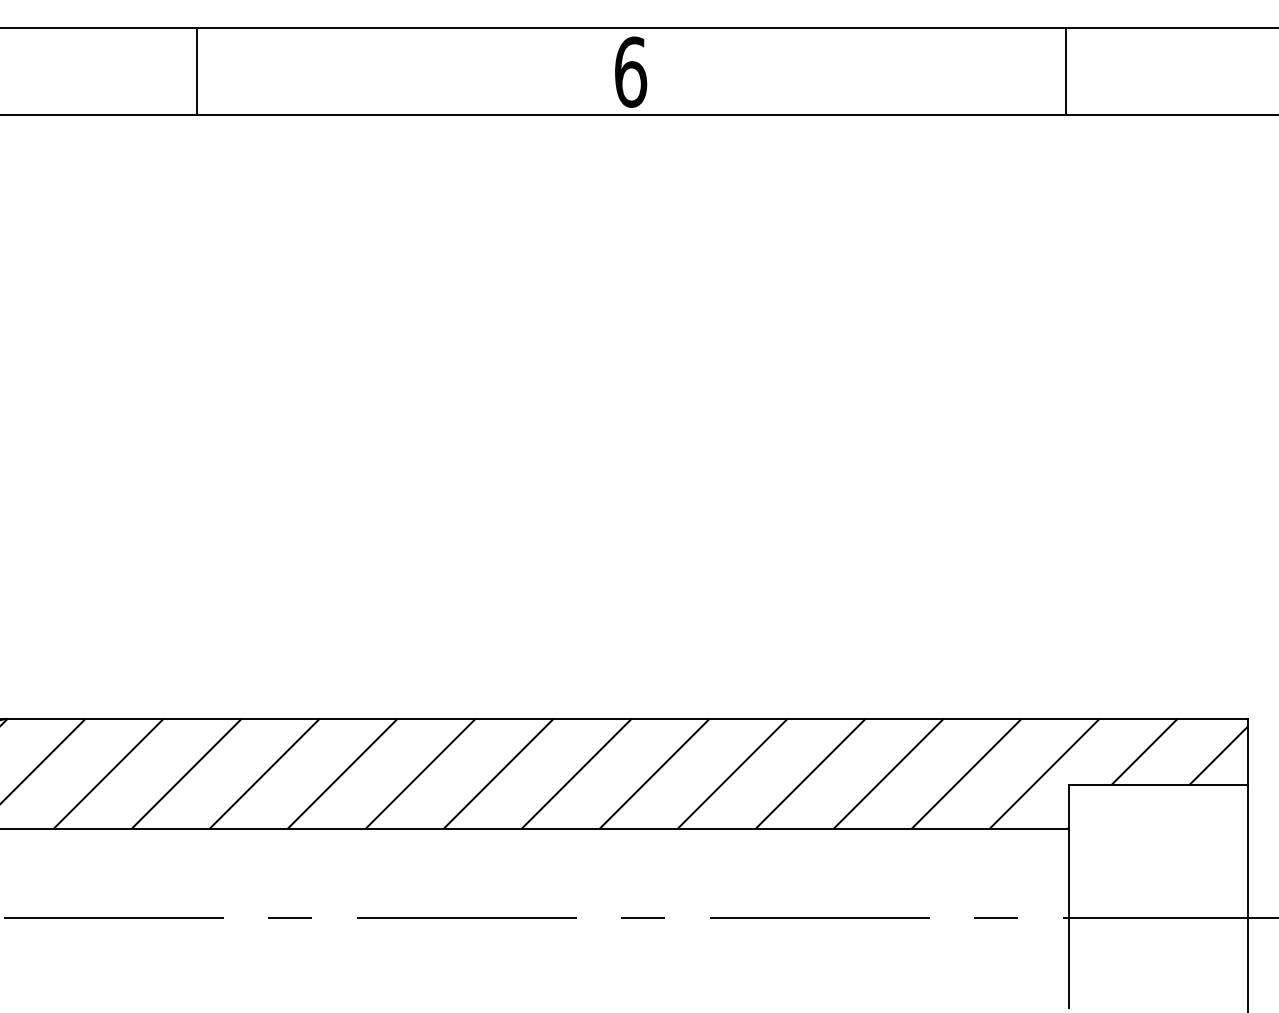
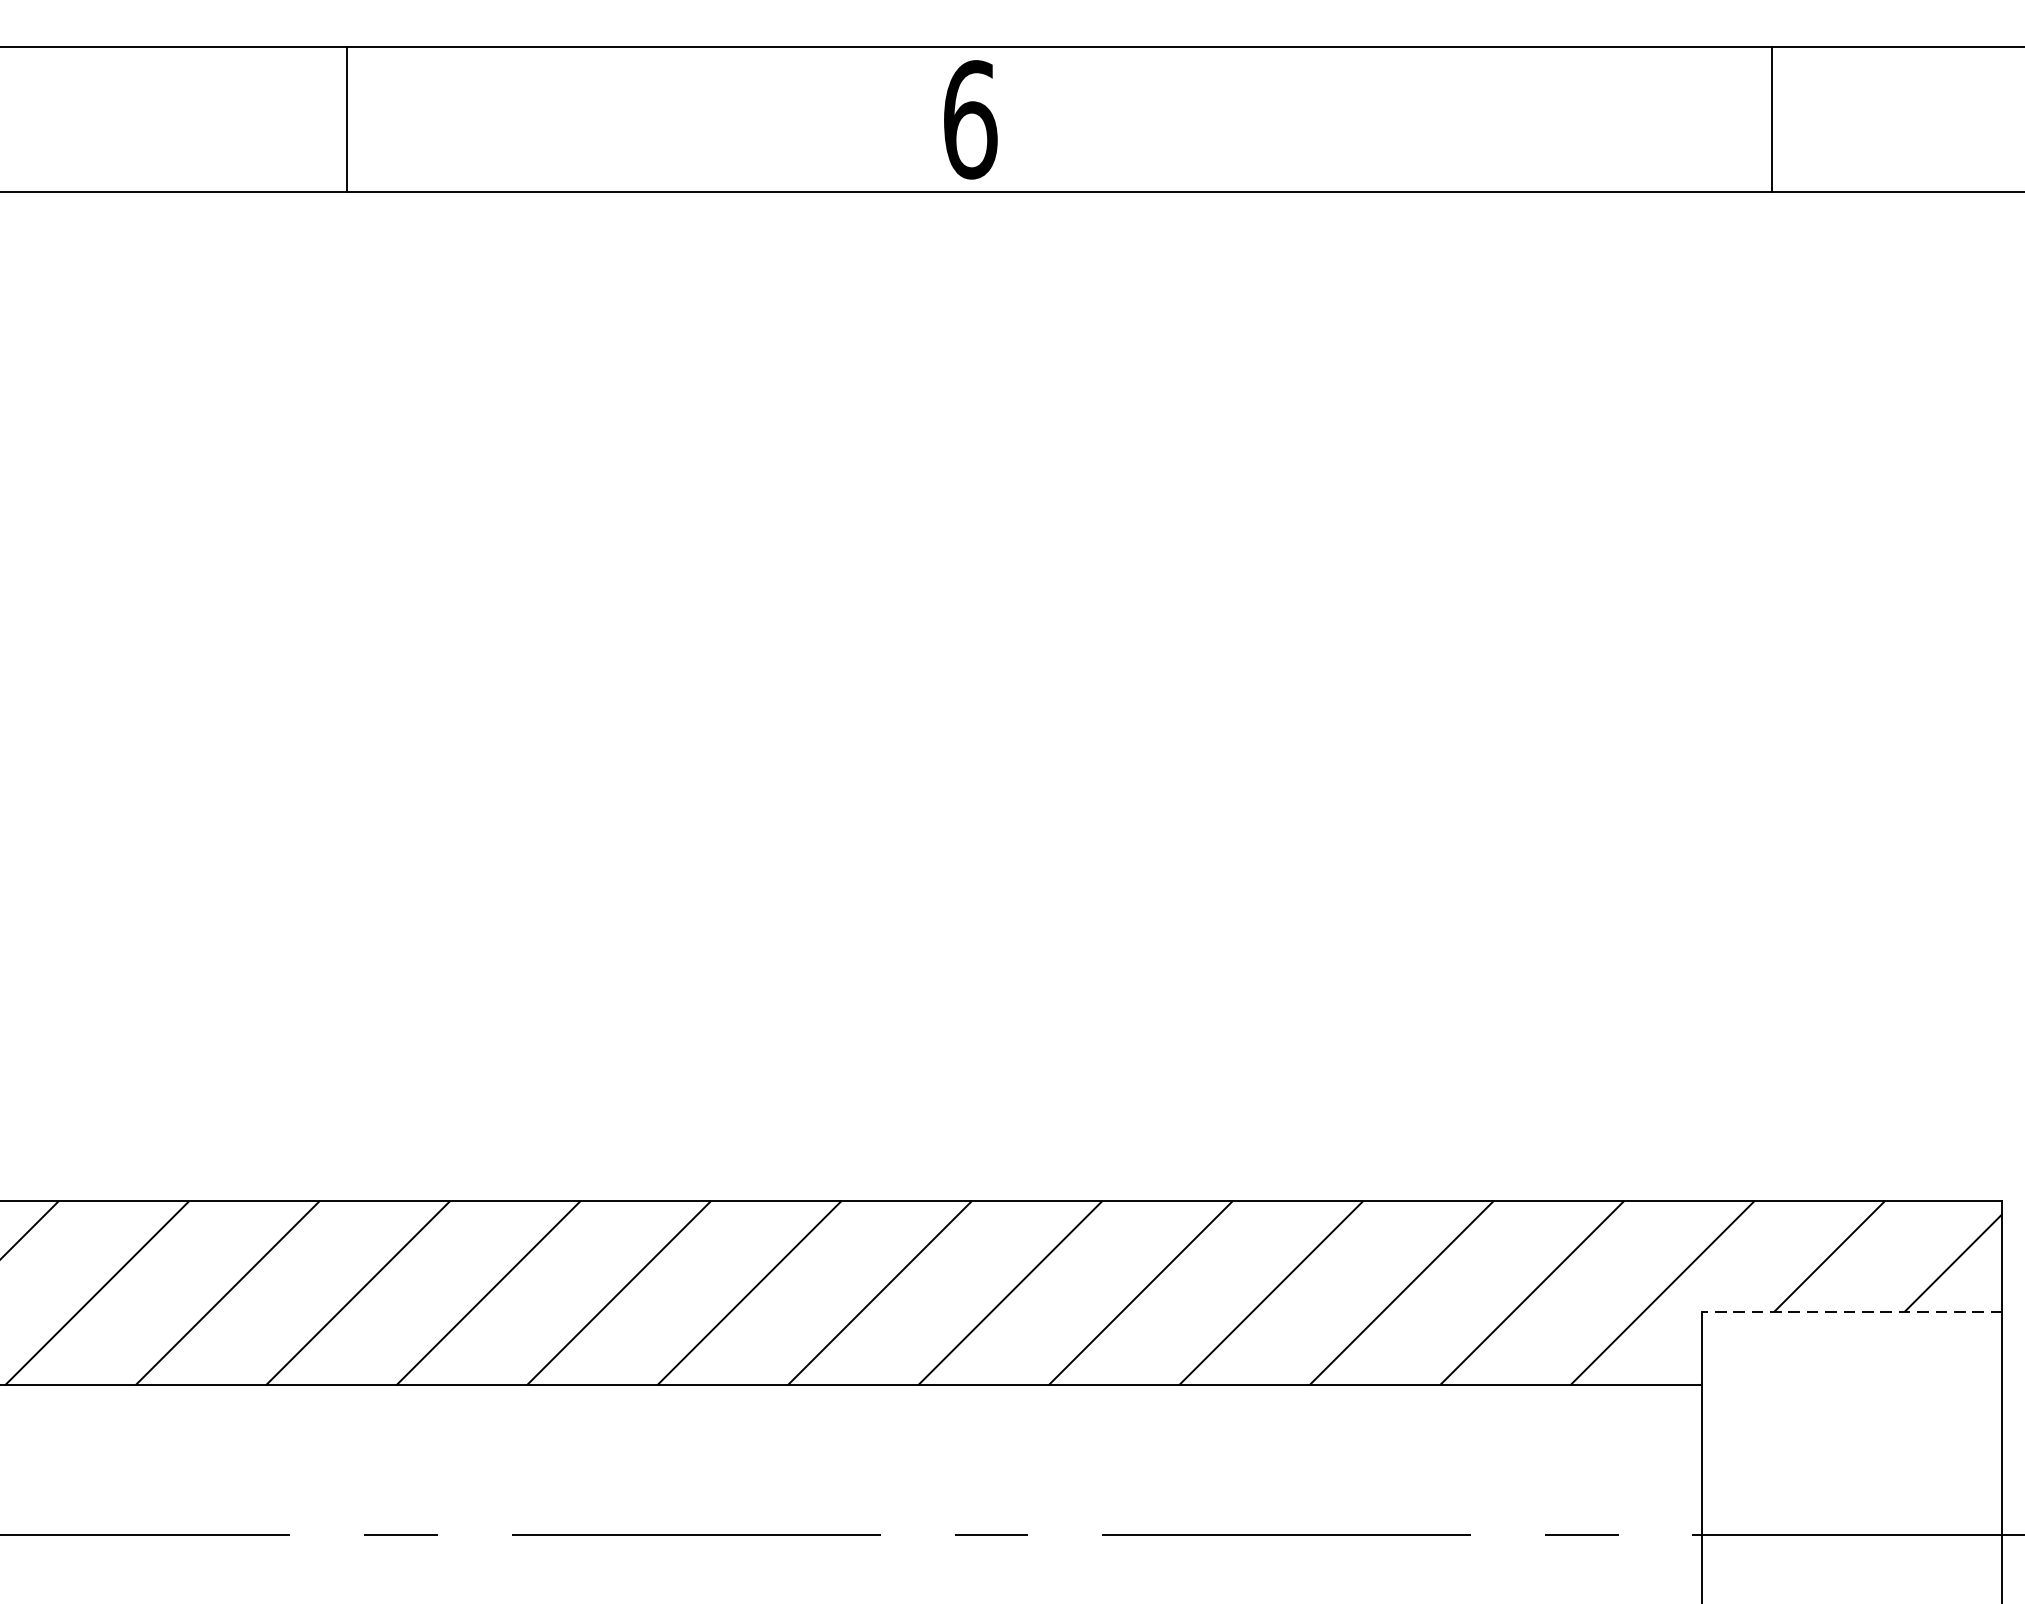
line: (197, 71) -> (347, 118), moved
line: (1065, 71) -> (1770, 118), moved
line: (1158, 784) -> (1852, 1311), solid -> dashed

